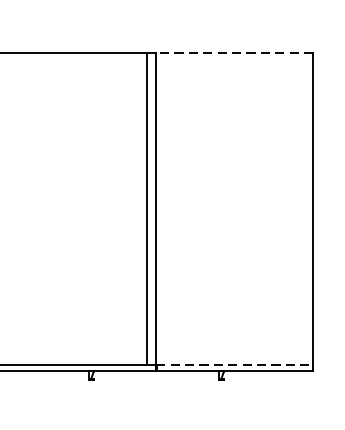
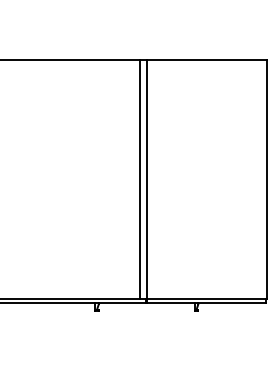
line: (234, 53) -> (206, 60), dashed -> solid
line: (234, 364) -> (206, 298), dashed -> solid

